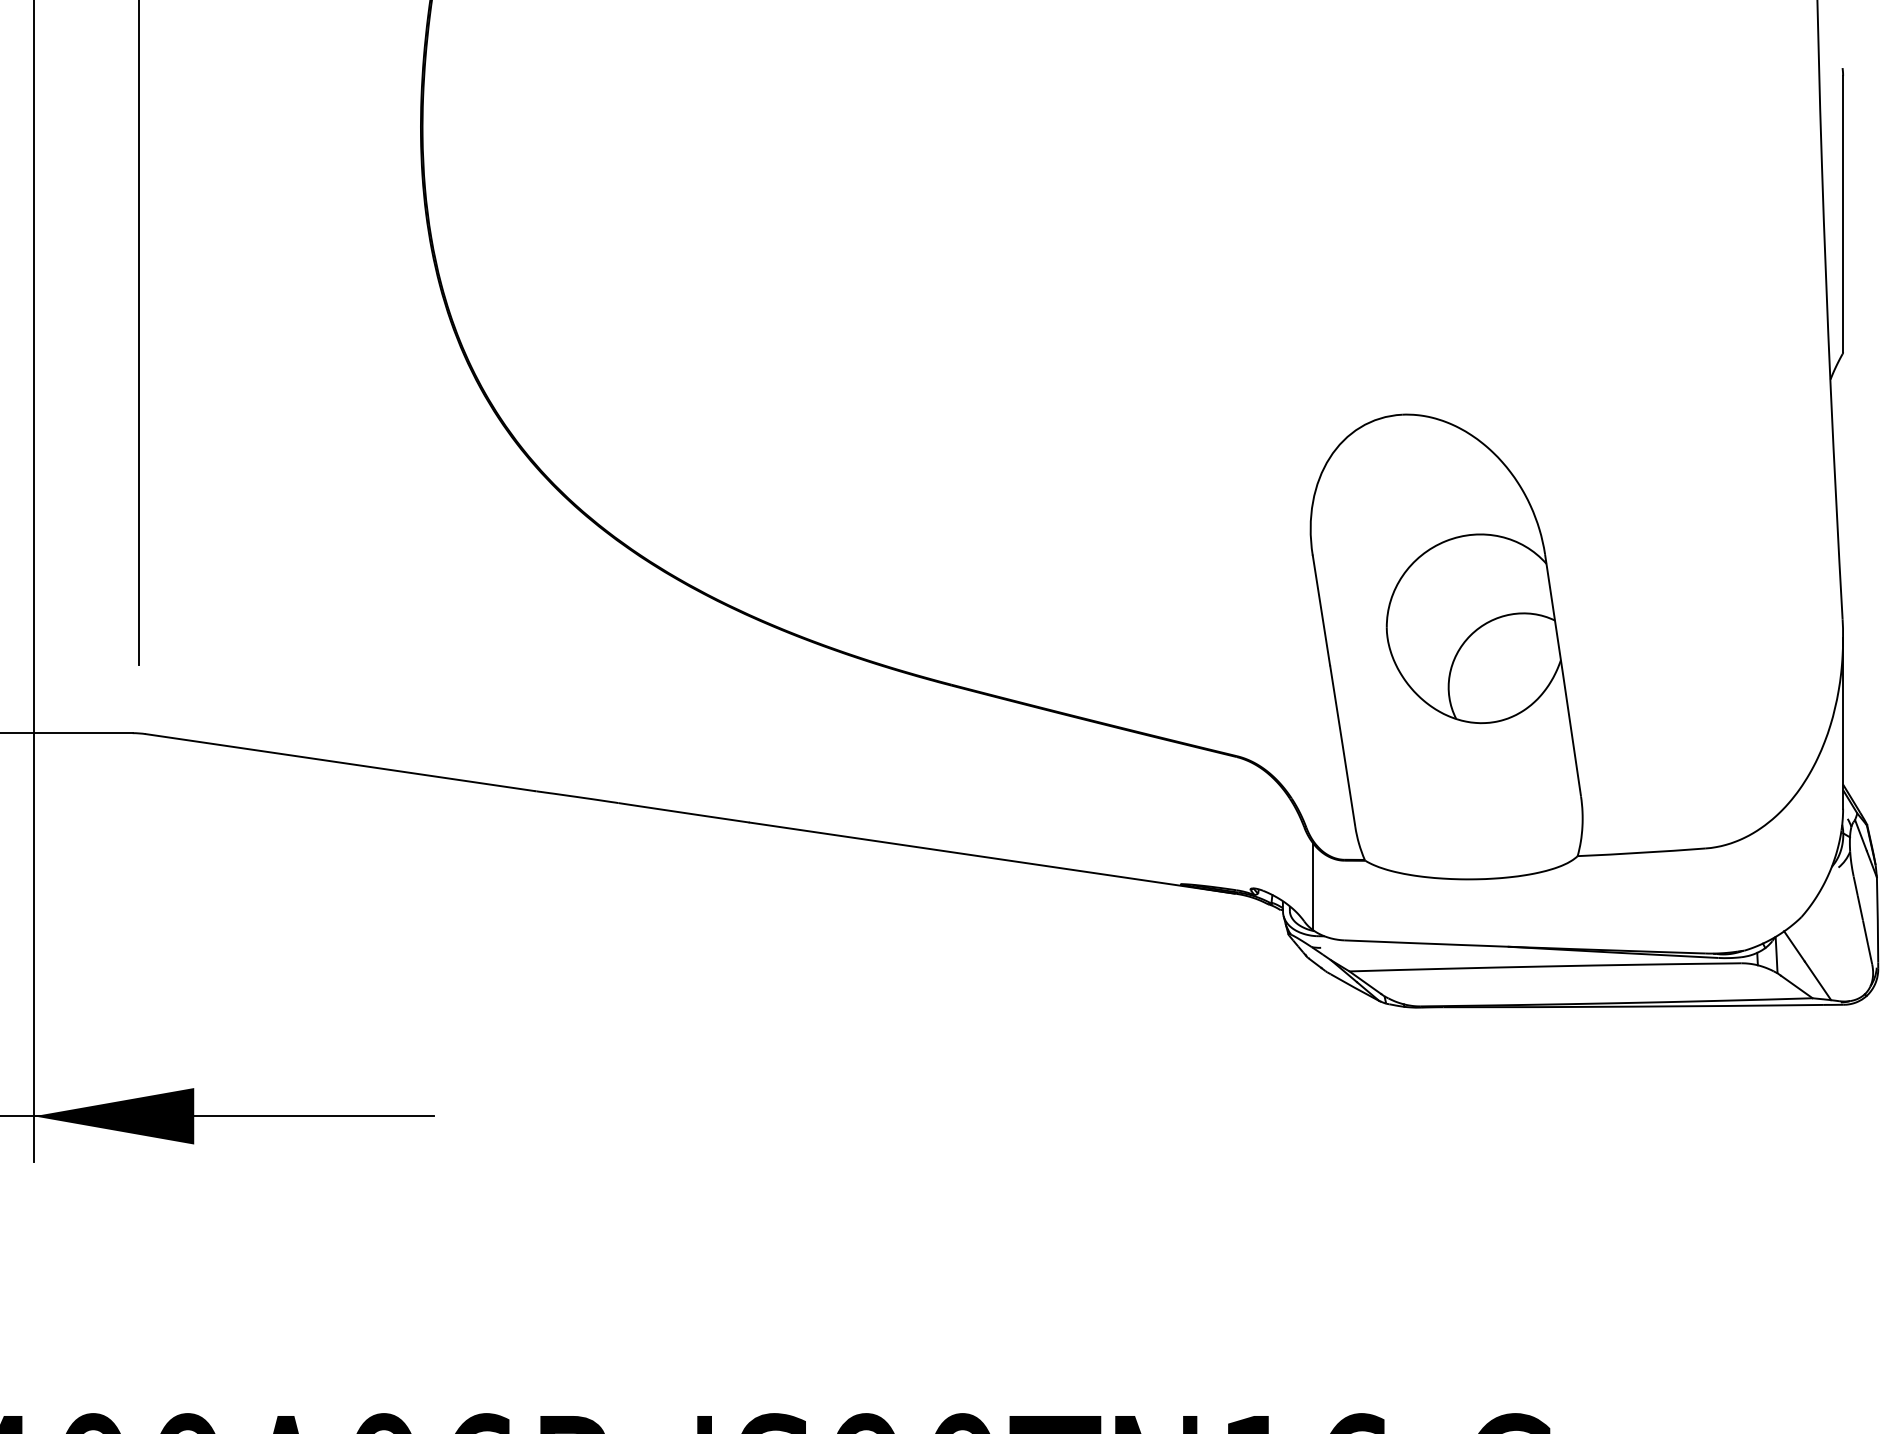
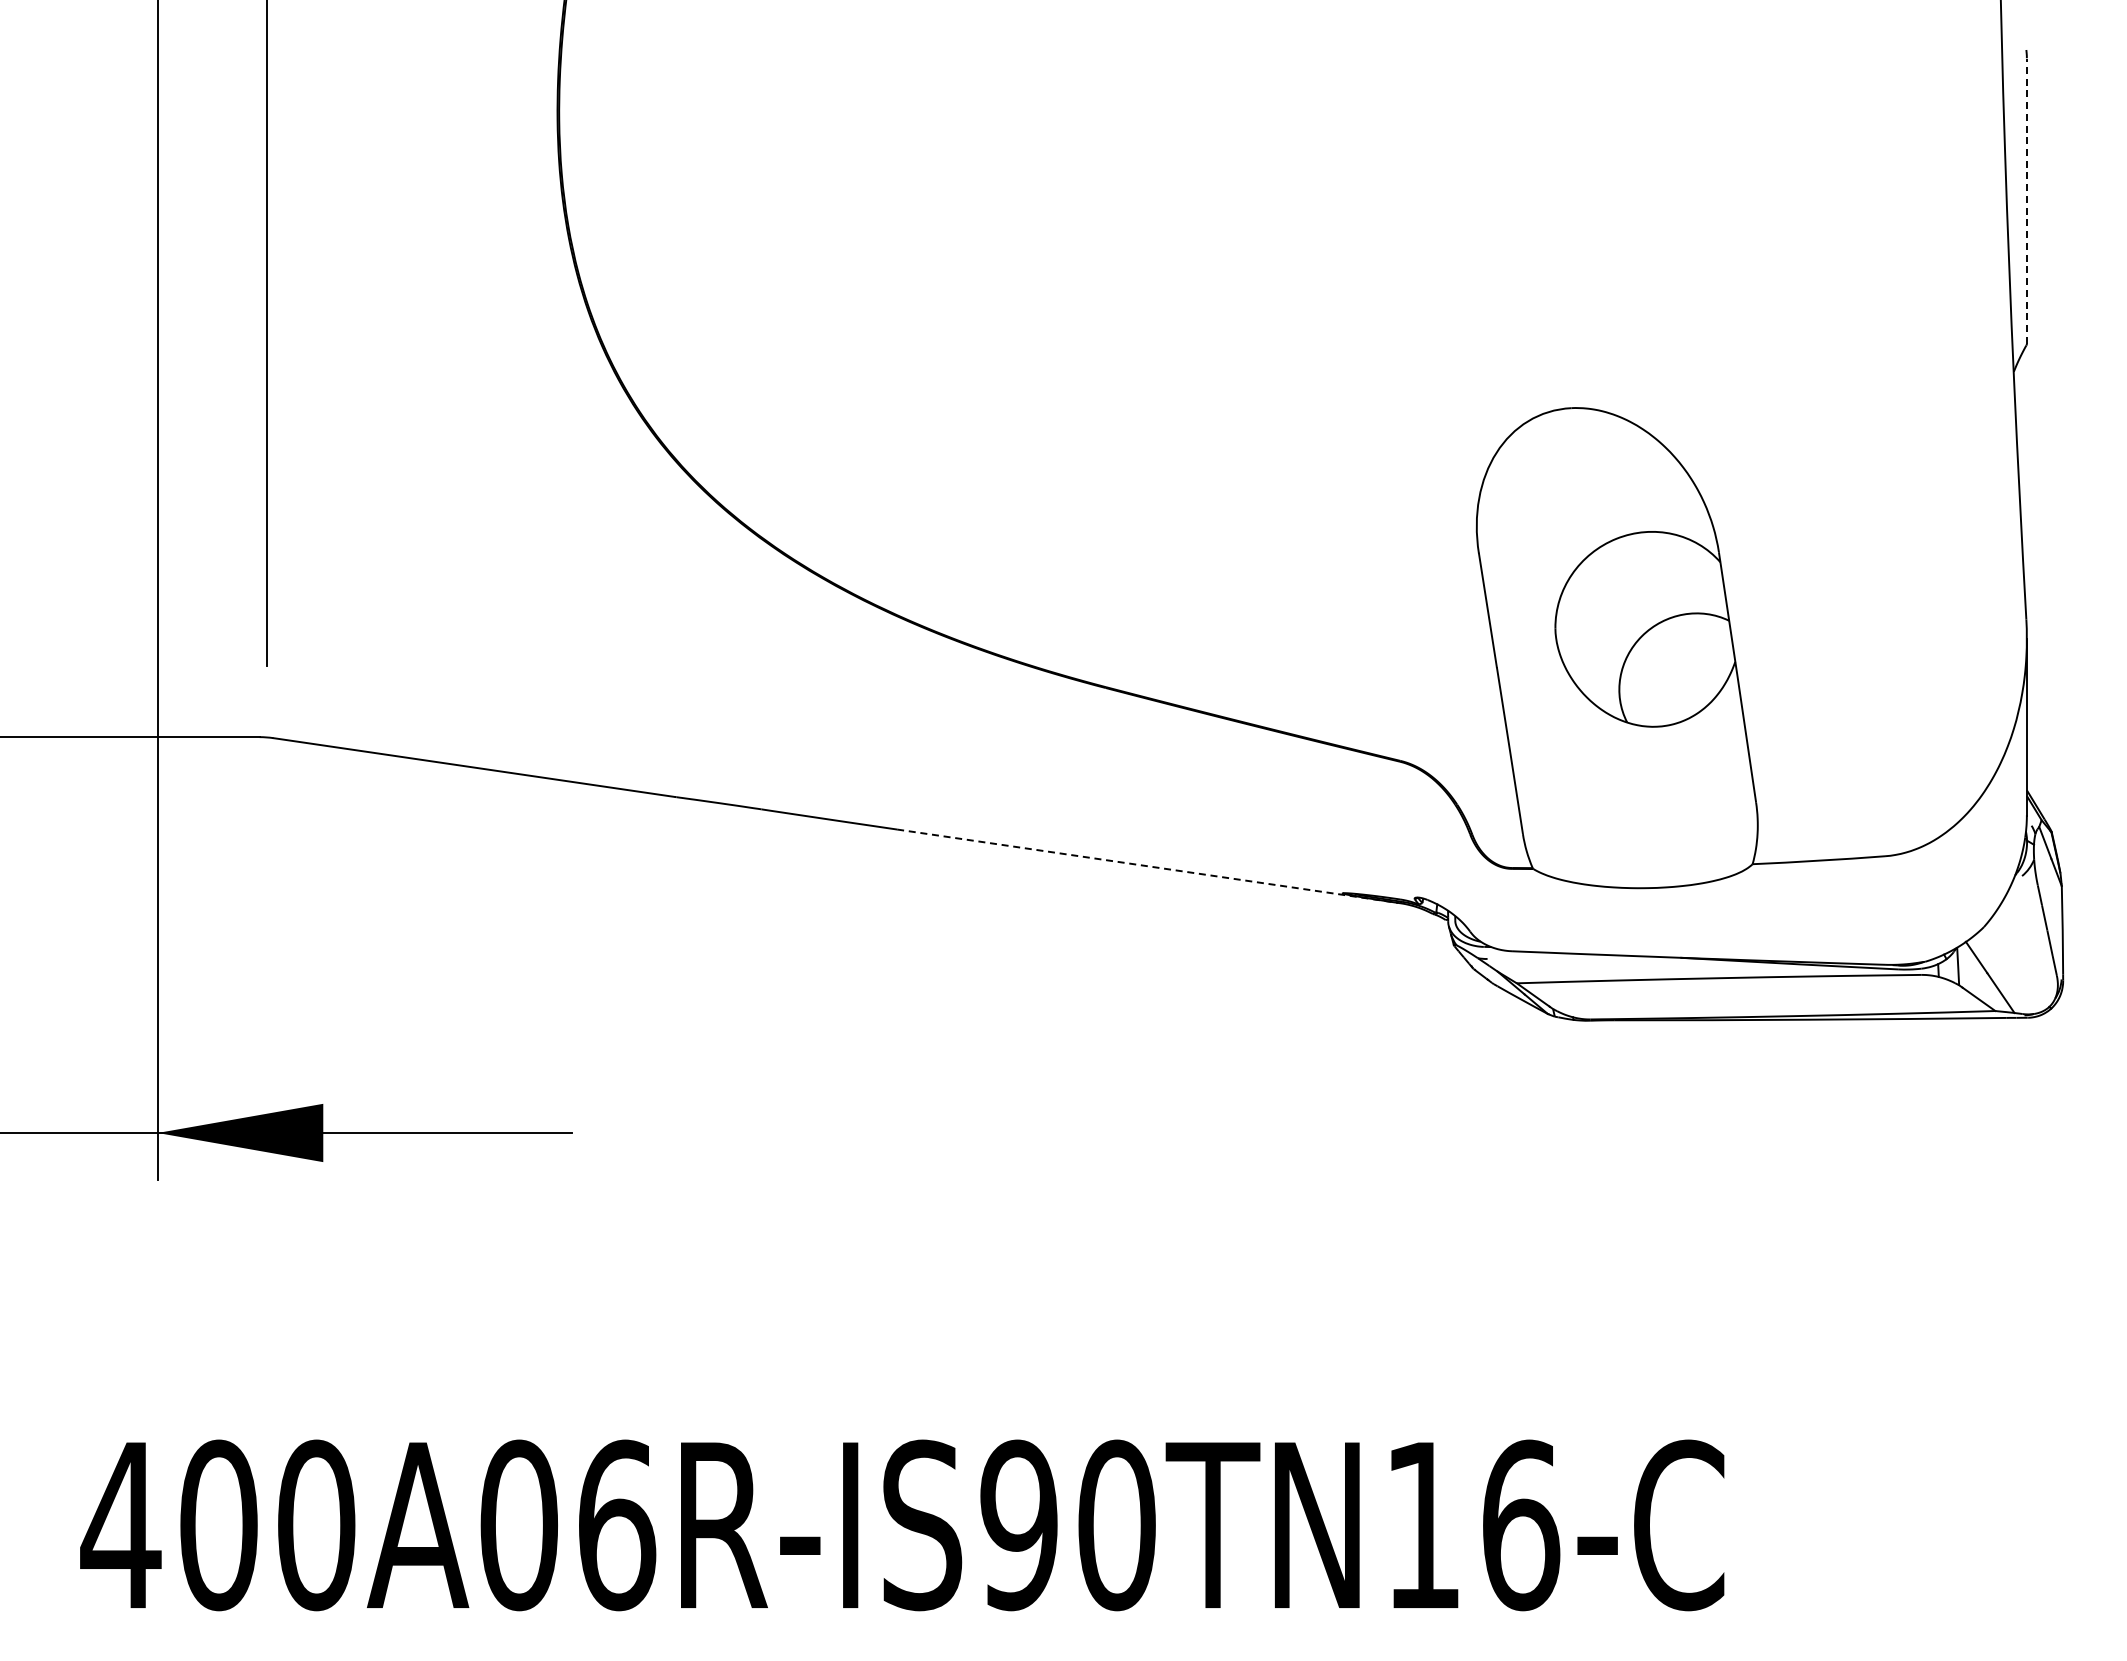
line: (1842, 214) -> (2026, 201), solid -> dashed
line: (992, 858) -> (1148, 866), solid -> dashed
line: (1313, 886) -> (1479, 895), removed

